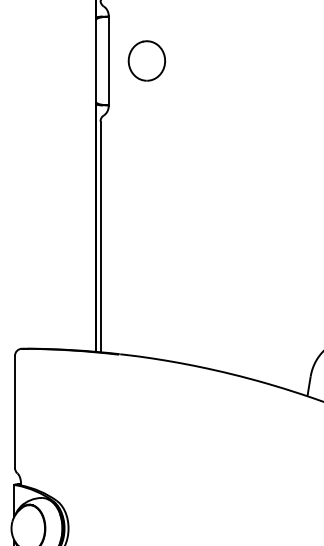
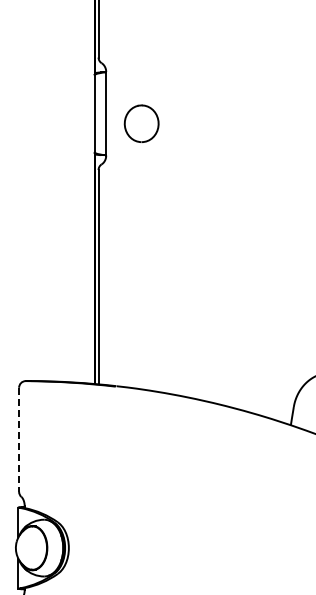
part: (146, 60) -> (141, 123), moved
line: (15, 412) -> (19, 440), solid -> dashed

